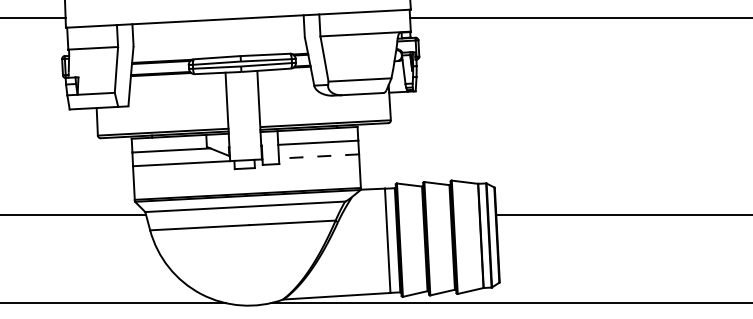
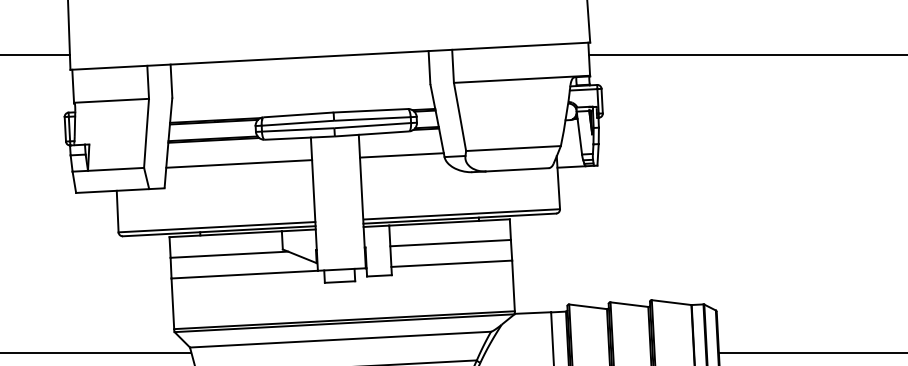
line: (285, 84) -> (401, 155), added
line: (177, 89) -> (238, 162), added
line: (318, 156) -> (450, 263), dashed -> solid

